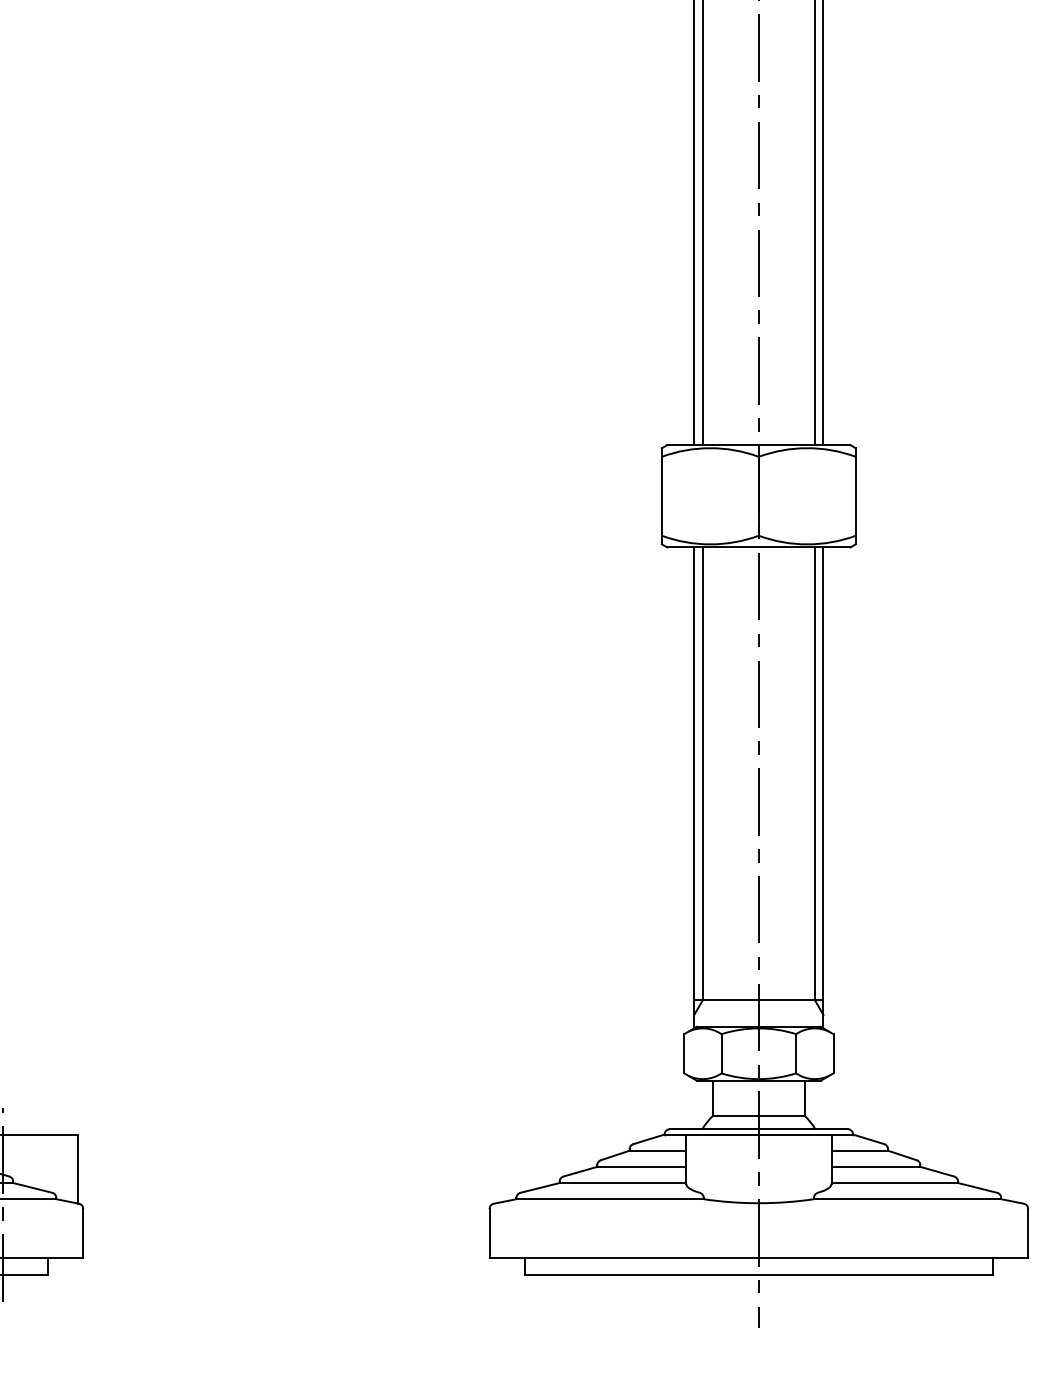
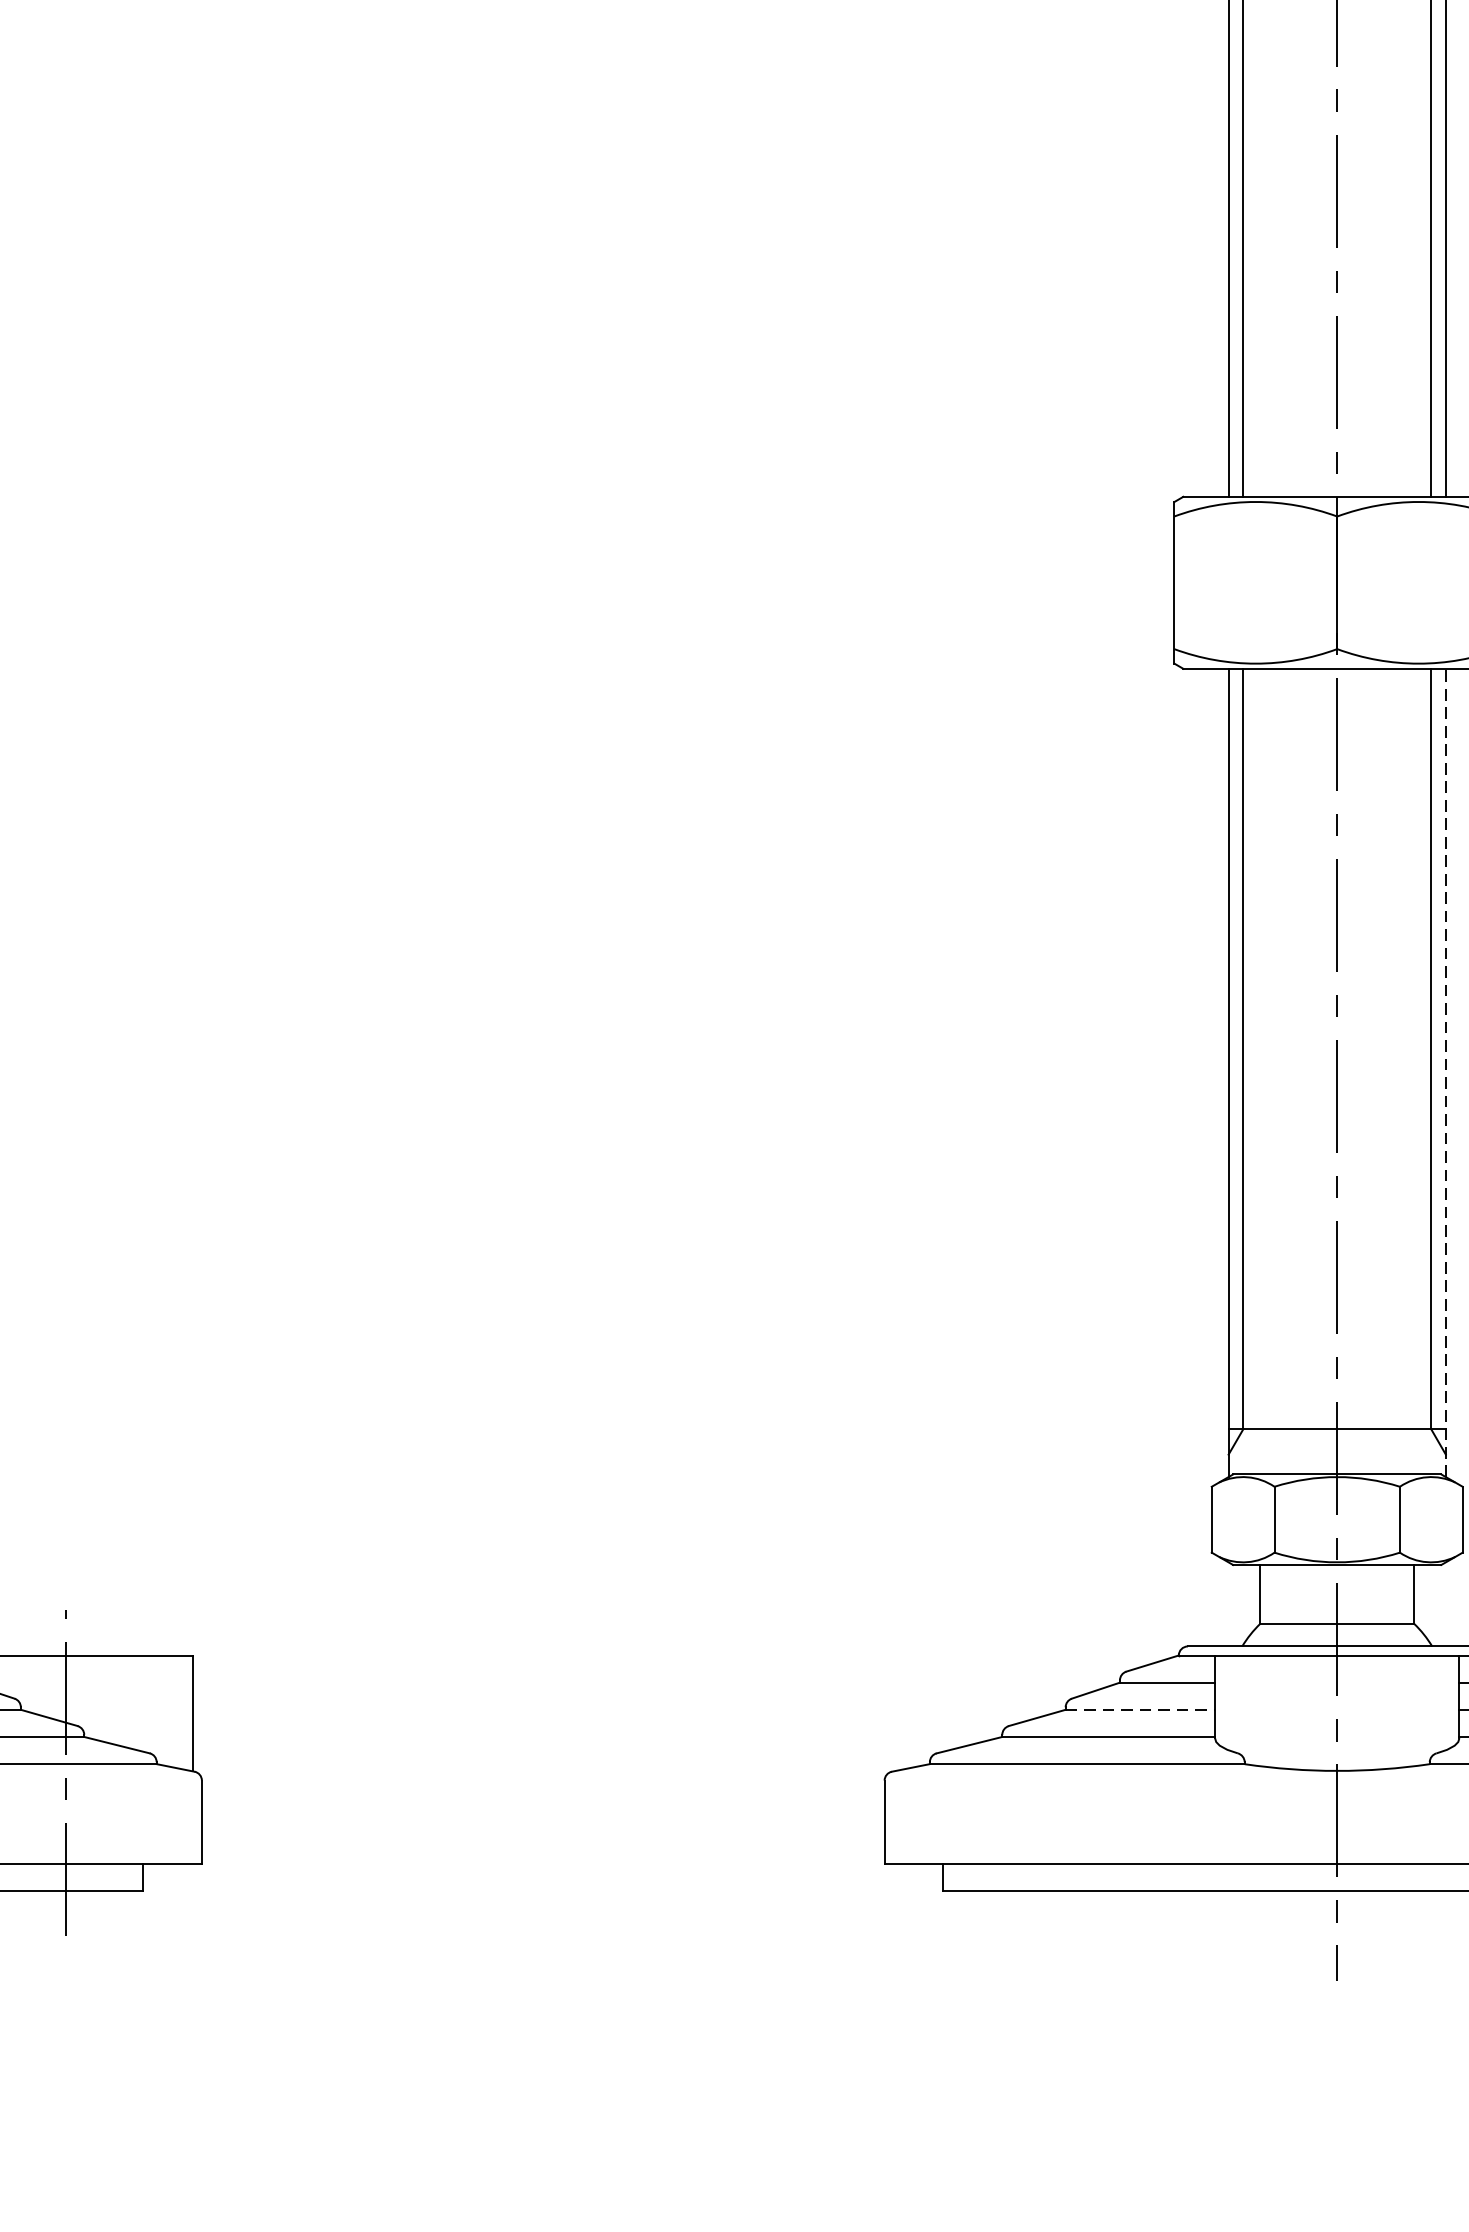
line: (823, 787) -> (1445, 1072), solid -> dashed
line: (642, 1166) -> (1141, 1709), solid -> dashed

